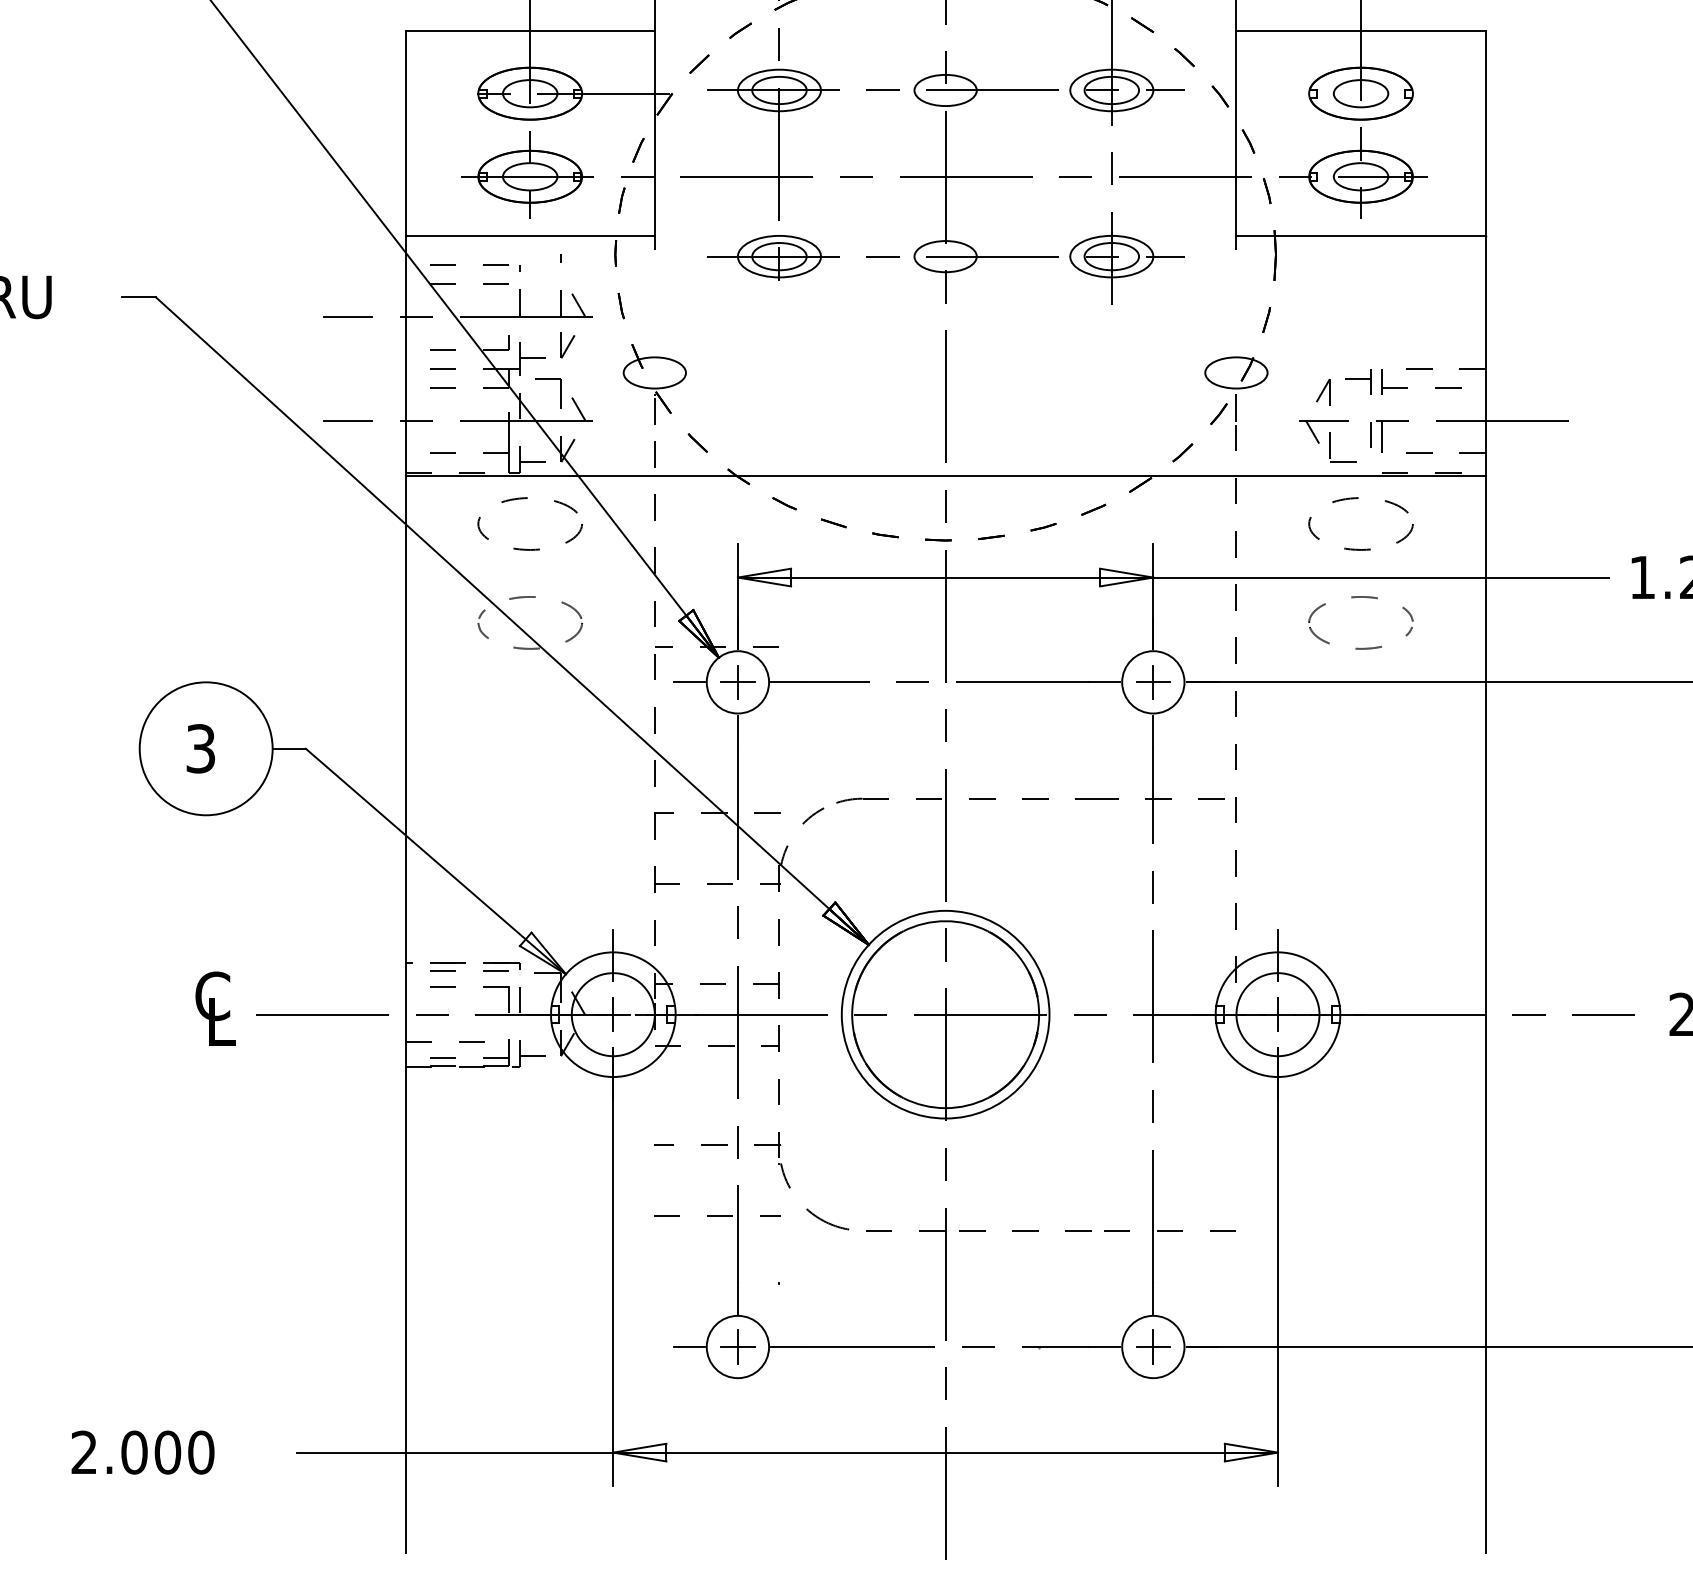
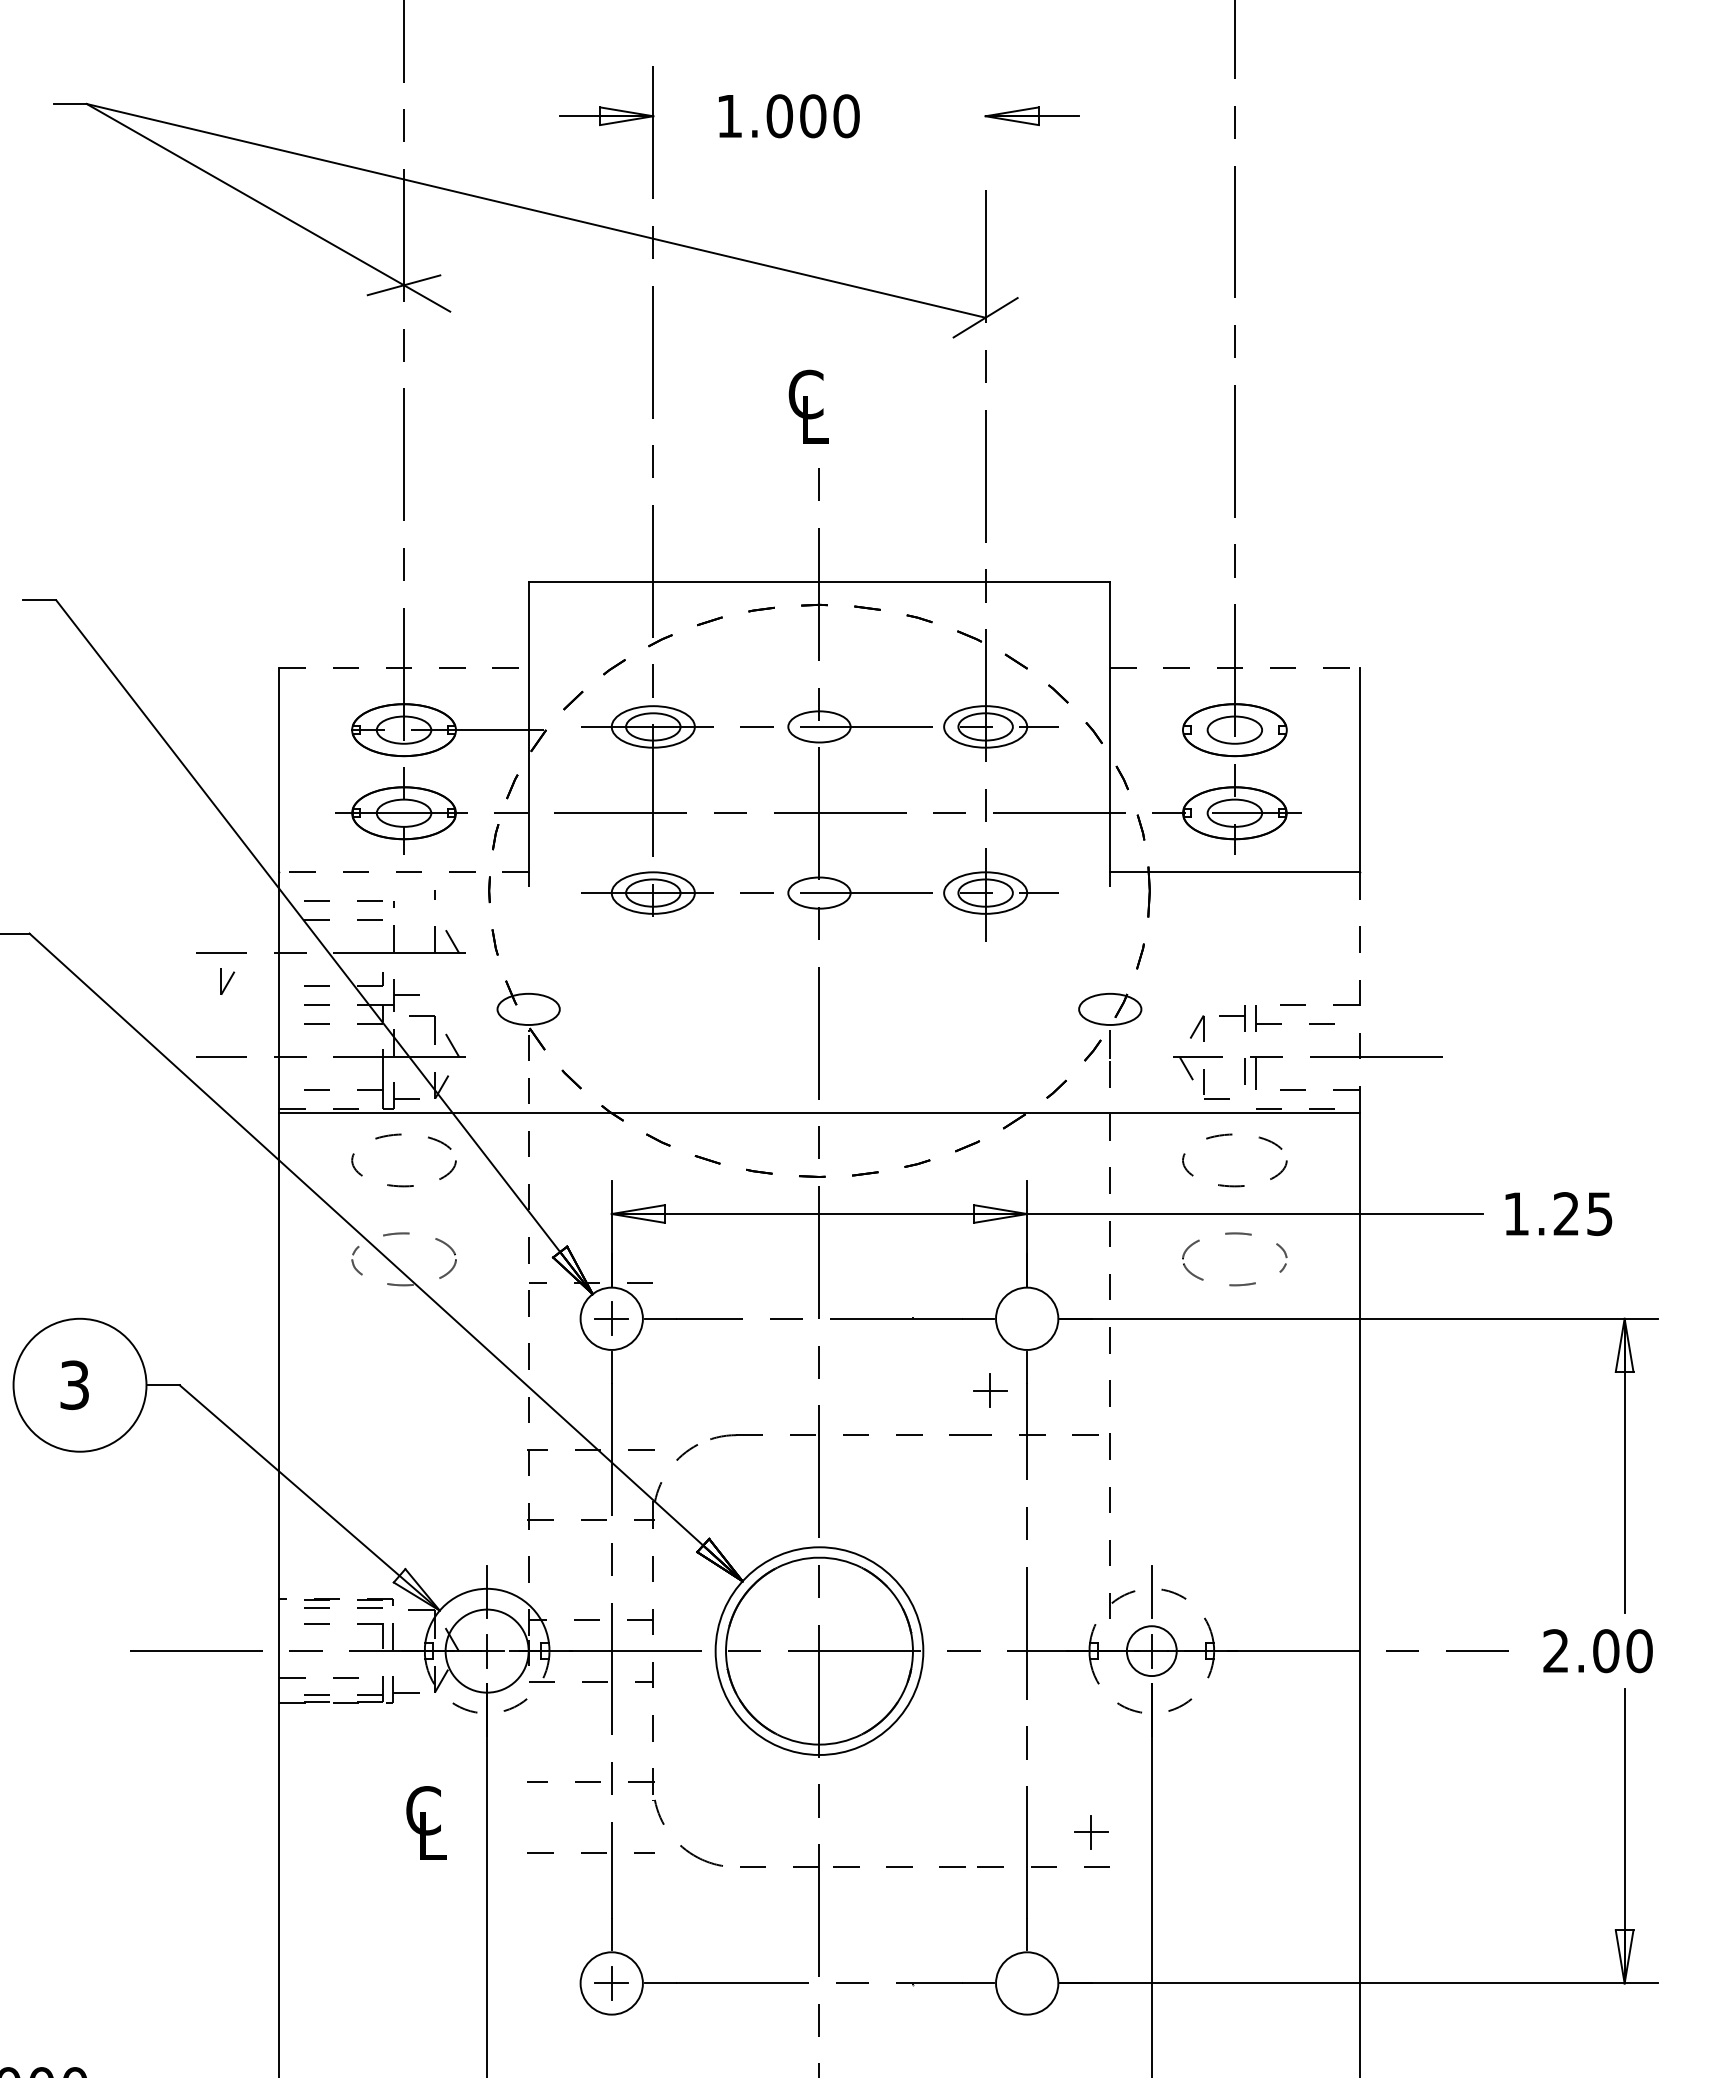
line: (530, 31) -> (404, 667), solid -> dashed
line: (1360, 31) -> (1234, 667), solid -> dashed
line: (530, 236) -> (404, 872), solid -> dashed
part: (567, 345) -> (227, 981), moved
line: (1485, 355) -> (1359, 991), solid -> dashed
line: (688, 682) -> (562, 1318), removed
part: (1153, 682) -> (990, 1390), moved
arc: (1277, 952) -> (1151, 1588), solid -> dashed
text: (215, 1008) -> (426, 1822), moved
circle: (1277, 1014) -> (1151, 1650), size x0.6
arc: (613, 1077) -> (487, 1713), solid -> dashed
arc: (1277, 1077) -> (1151, 1713), solid -> dashed
line: (688, 1347) -> (562, 1983), removed
part: (1153, 1347) -> (1091, 1832), moved

